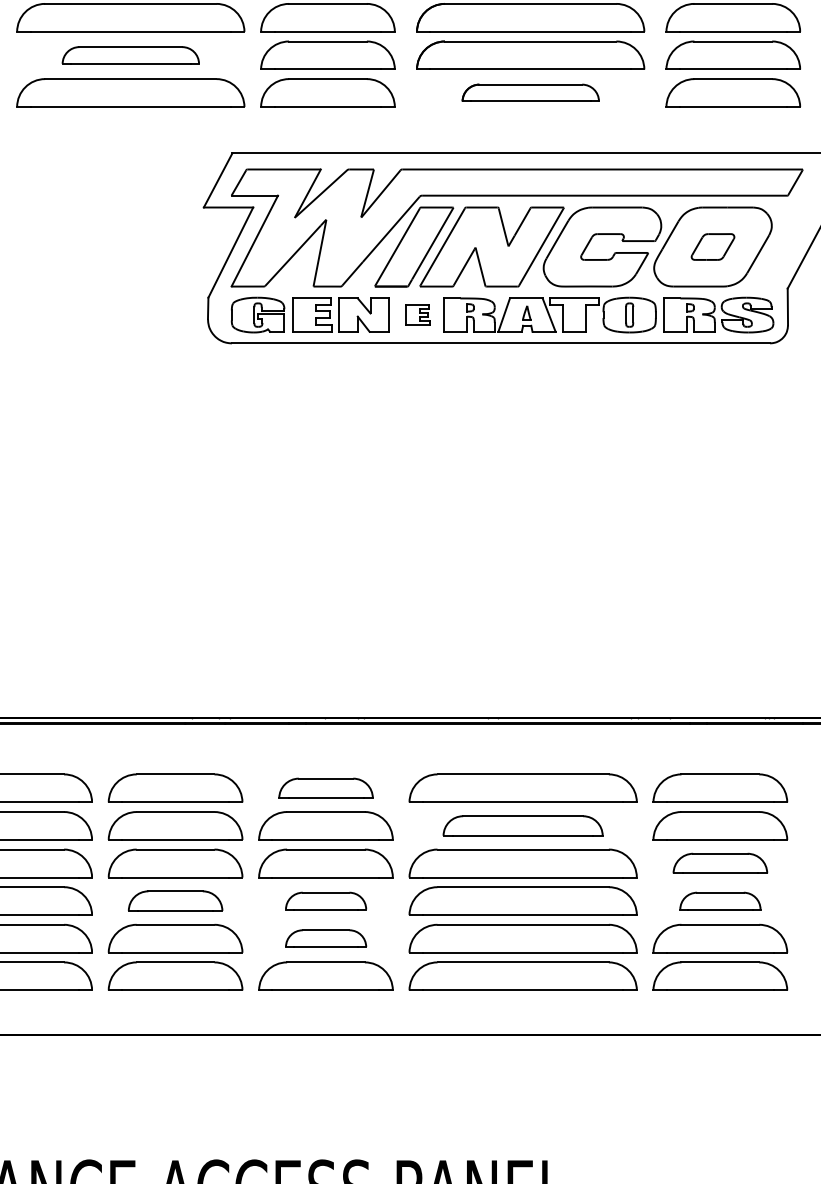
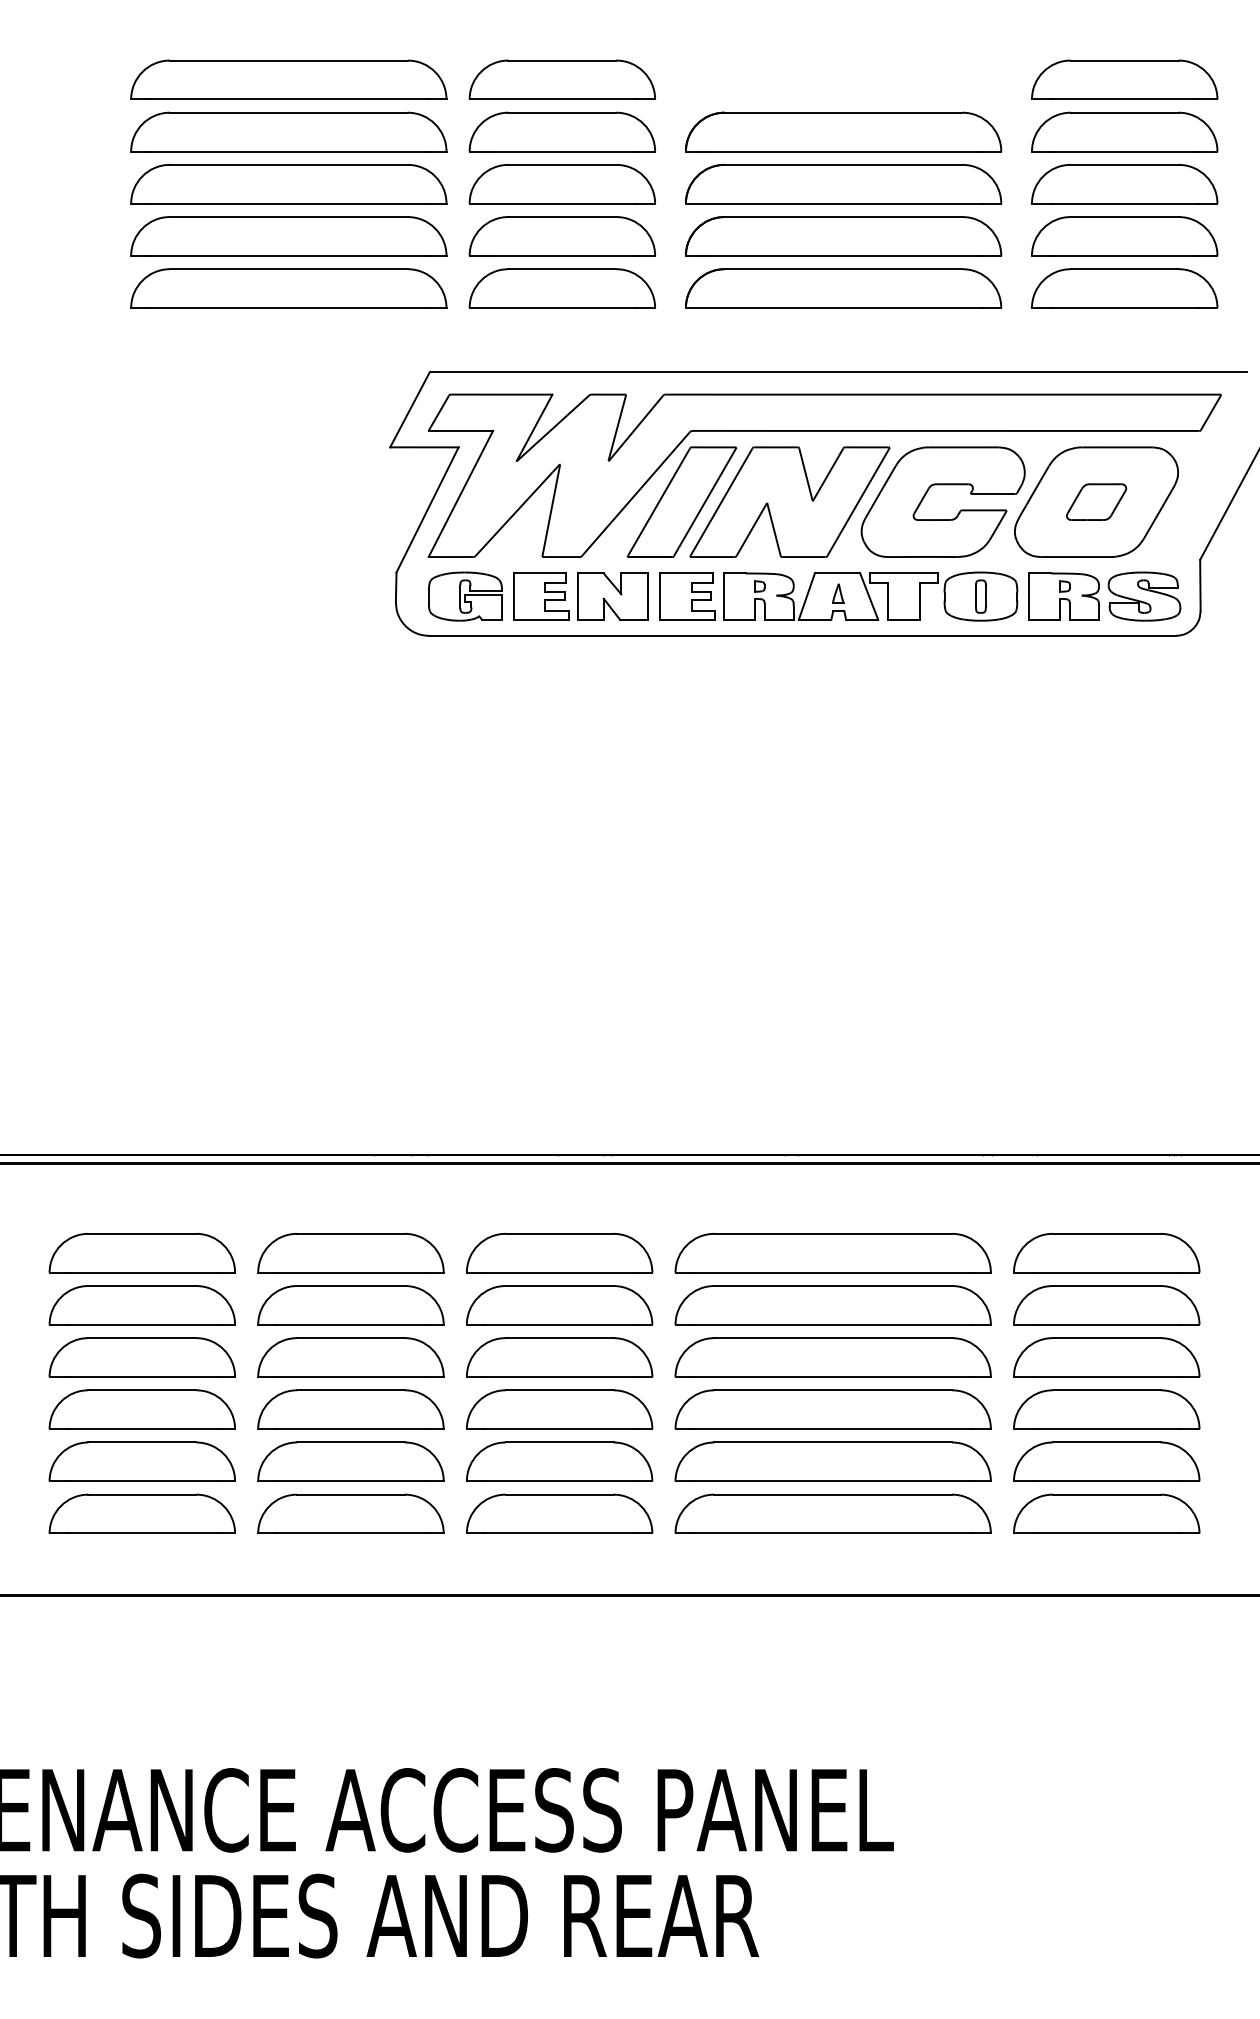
part: (130, 55) -> (288, 236), size x1.67
part: (530, 93) -> (843, 288), size x1.67
part: (418, 315) -> (687, 596), size x1.67
part: (325, 788) -> (559, 1253), size x1.43
part: (522, 826) -> (832, 1305), size x1.43
part: (720, 863) -> (1106, 1357), size x1.43
part: (175, 901) -> (350, 1409), size x1.43
part: (325, 901) -> (559, 1409), size x1.67
part: (720, 901) -> (1106, 1409), size x1.67
part: (325, 938) -> (559, 1461), size x1.67

